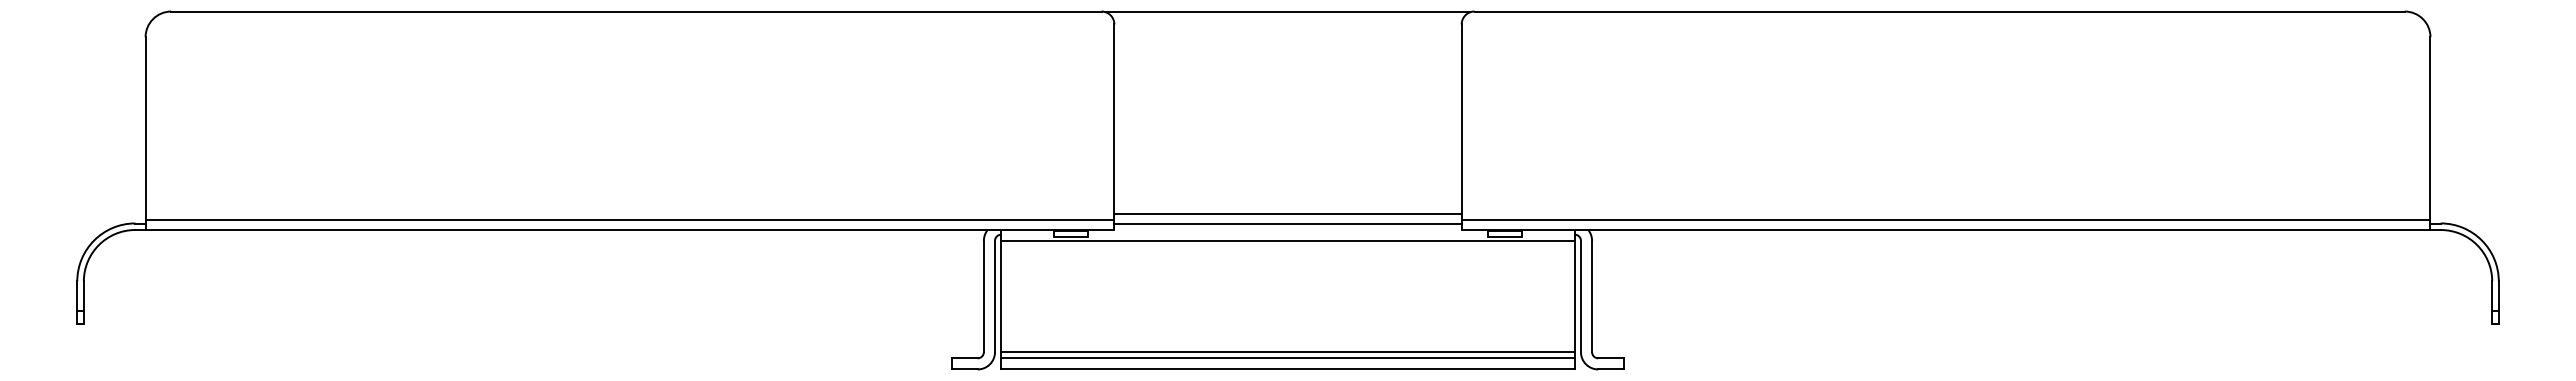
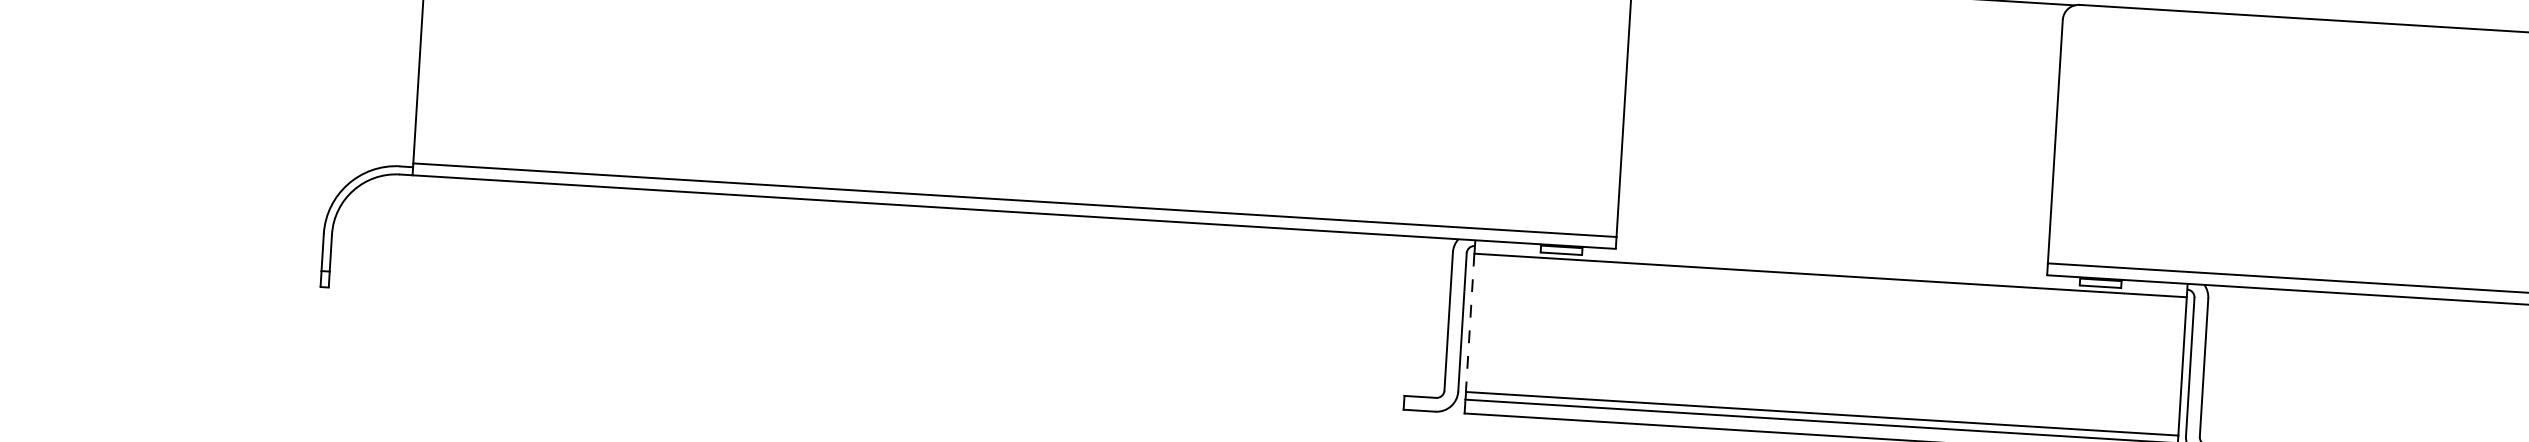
line: (1287, 213) -> (1832, 241), removed
line: (1287, 223) -> (1831, 253), removed
line: (1001, 296) -> (1470, 322), solid -> dashed

